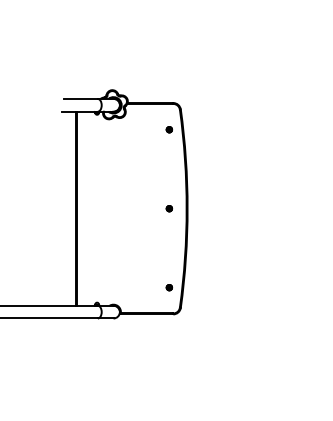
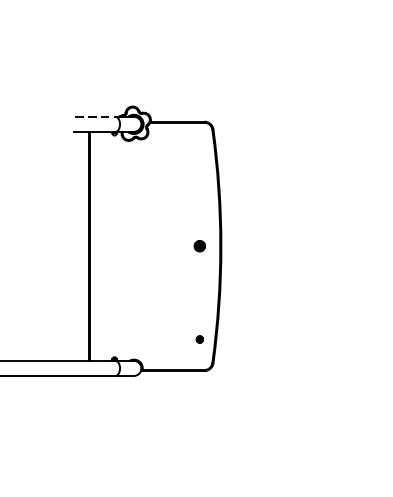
line: (81, 98) -> (96, 116), solid -> dashed
part: (168, 129) -> (198, 152), removed
part: (169, 208) -> (200, 246), size x1.6

